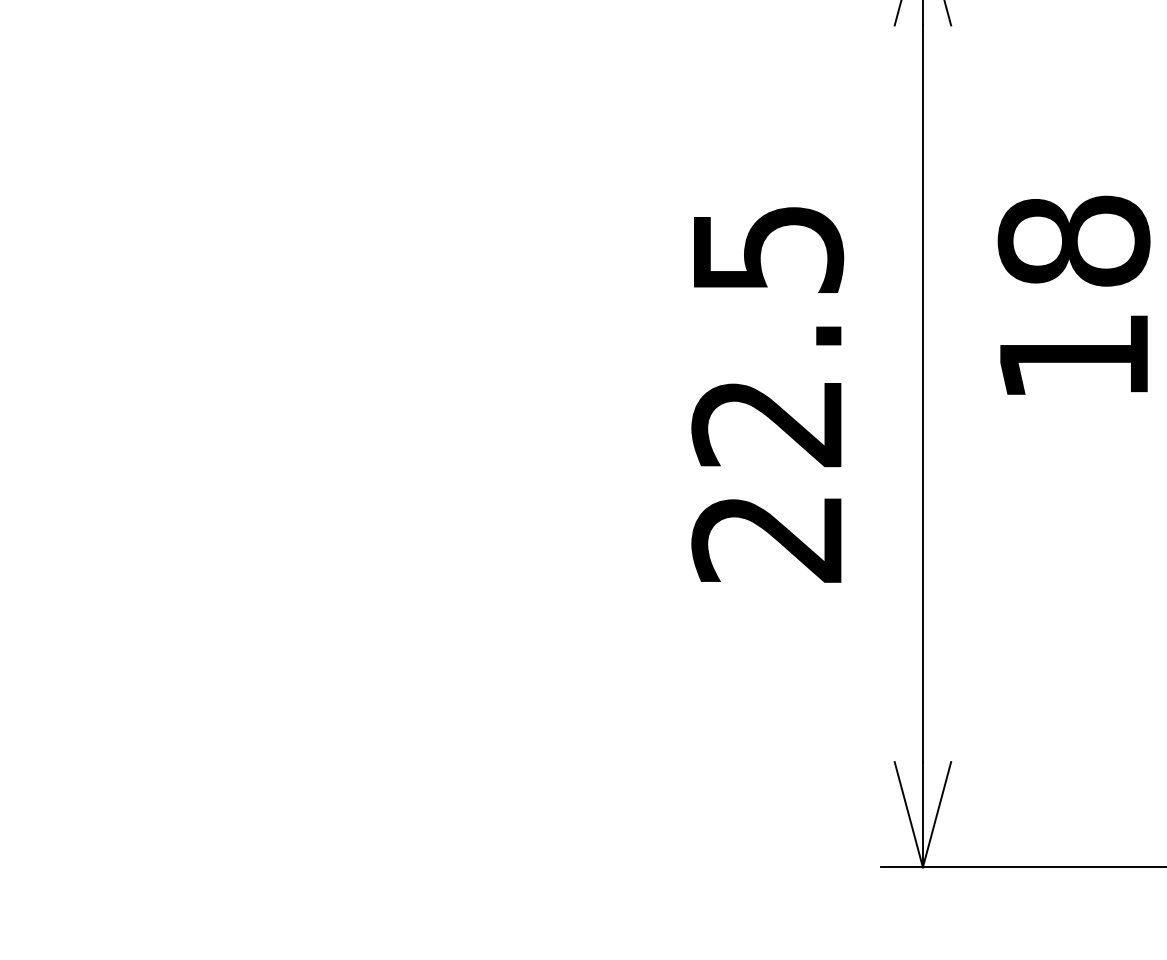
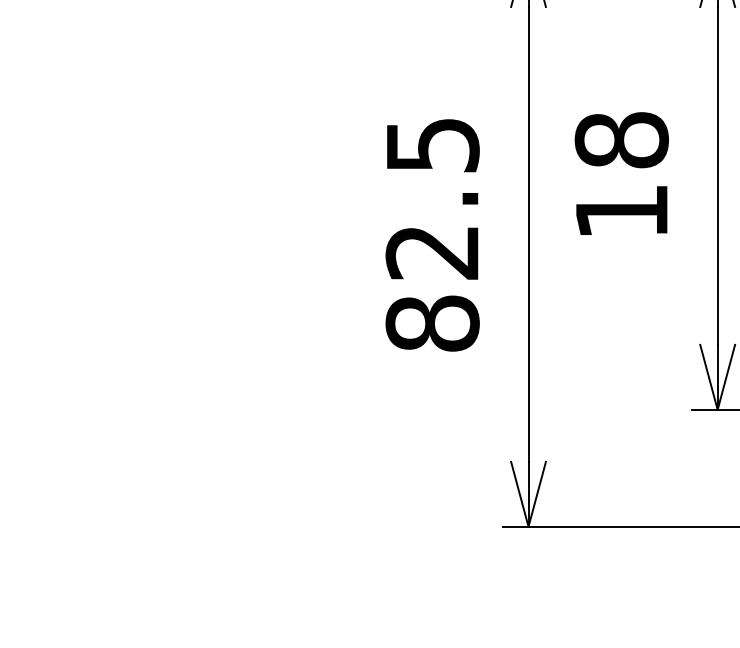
text: (767, 538) -> (432, 323), 22.5 -> 82.5

